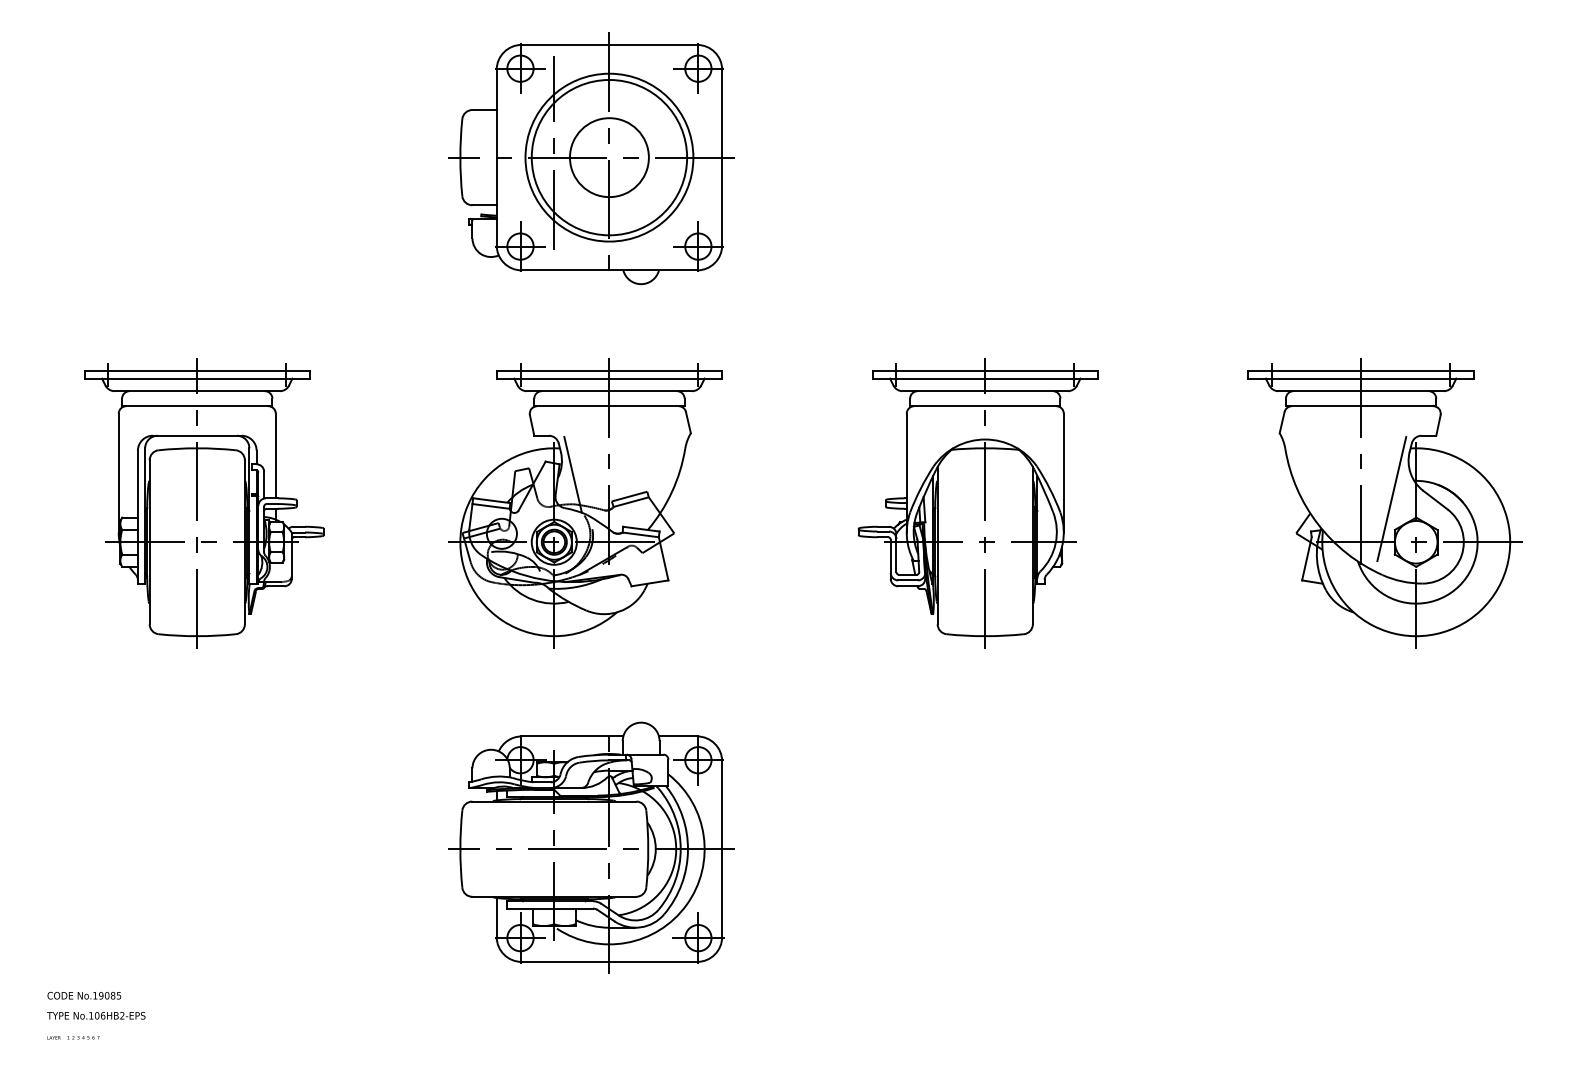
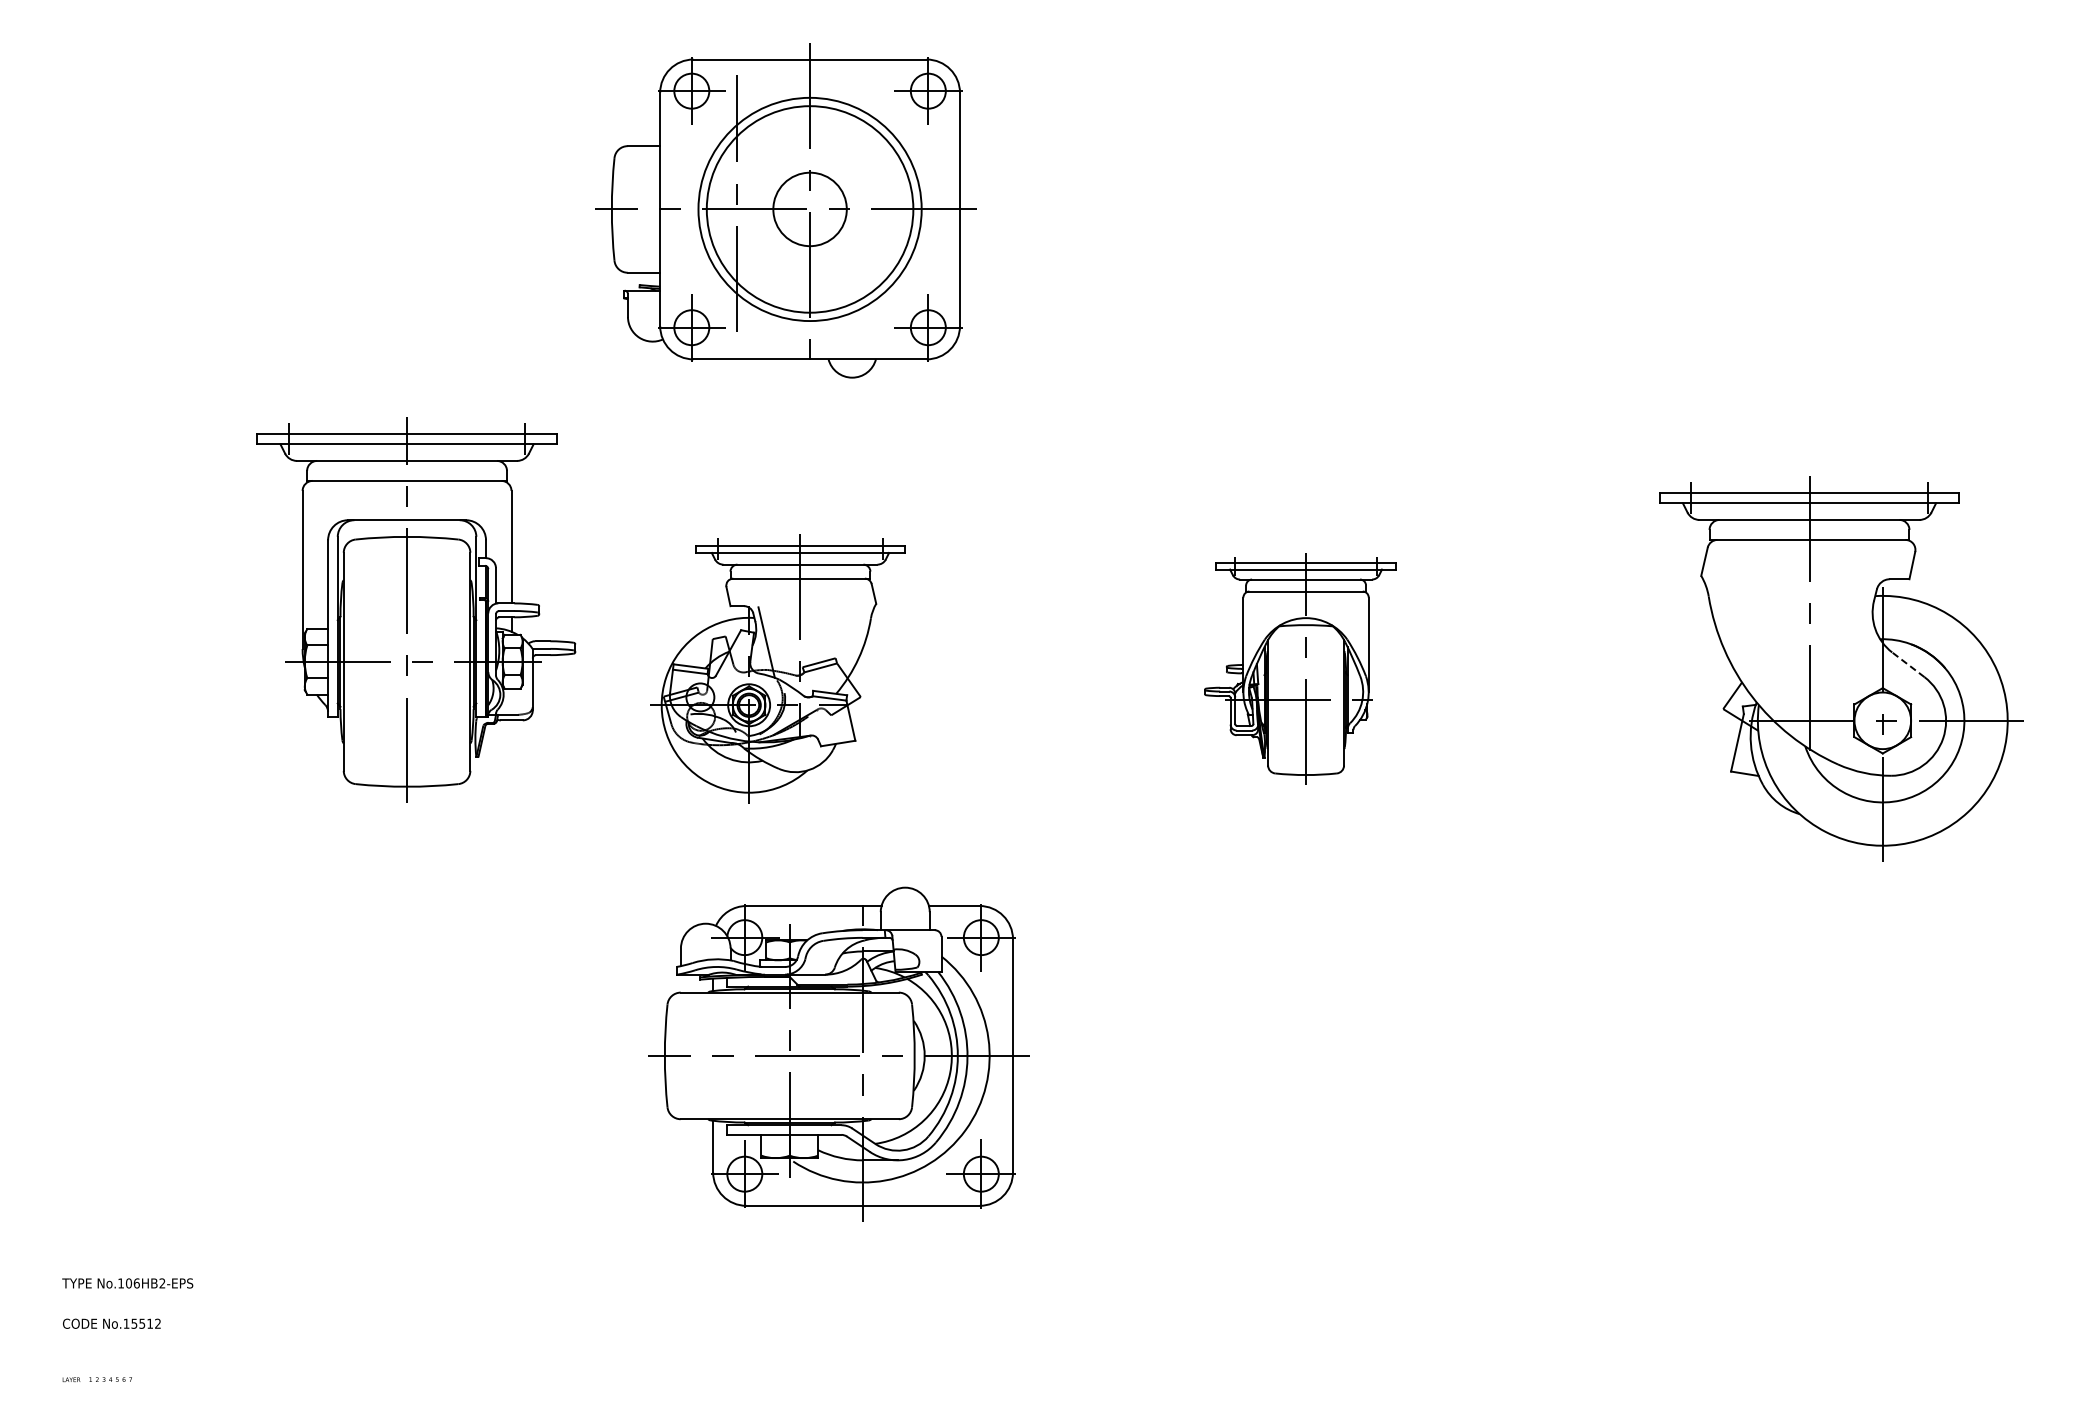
circle: (609, 156) -> (809, 208), size x0.7
line: (1391, 498) -> (1850, 662), removed
line: (1434, 499) -> (1907, 664), solid -> dashed
part: (204, 502) -> (416, 609), moved
part: (584, 502) -> (777, 668), size x0.7
part: (978, 502) -> (1300, 668), size x0.6
part: (590, 847) -> (838, 1053), moved
text: (109, 995) -> (145, 1323), No.19085 -> No.15512
text: (96, 1015) -> (127, 1283), moved

